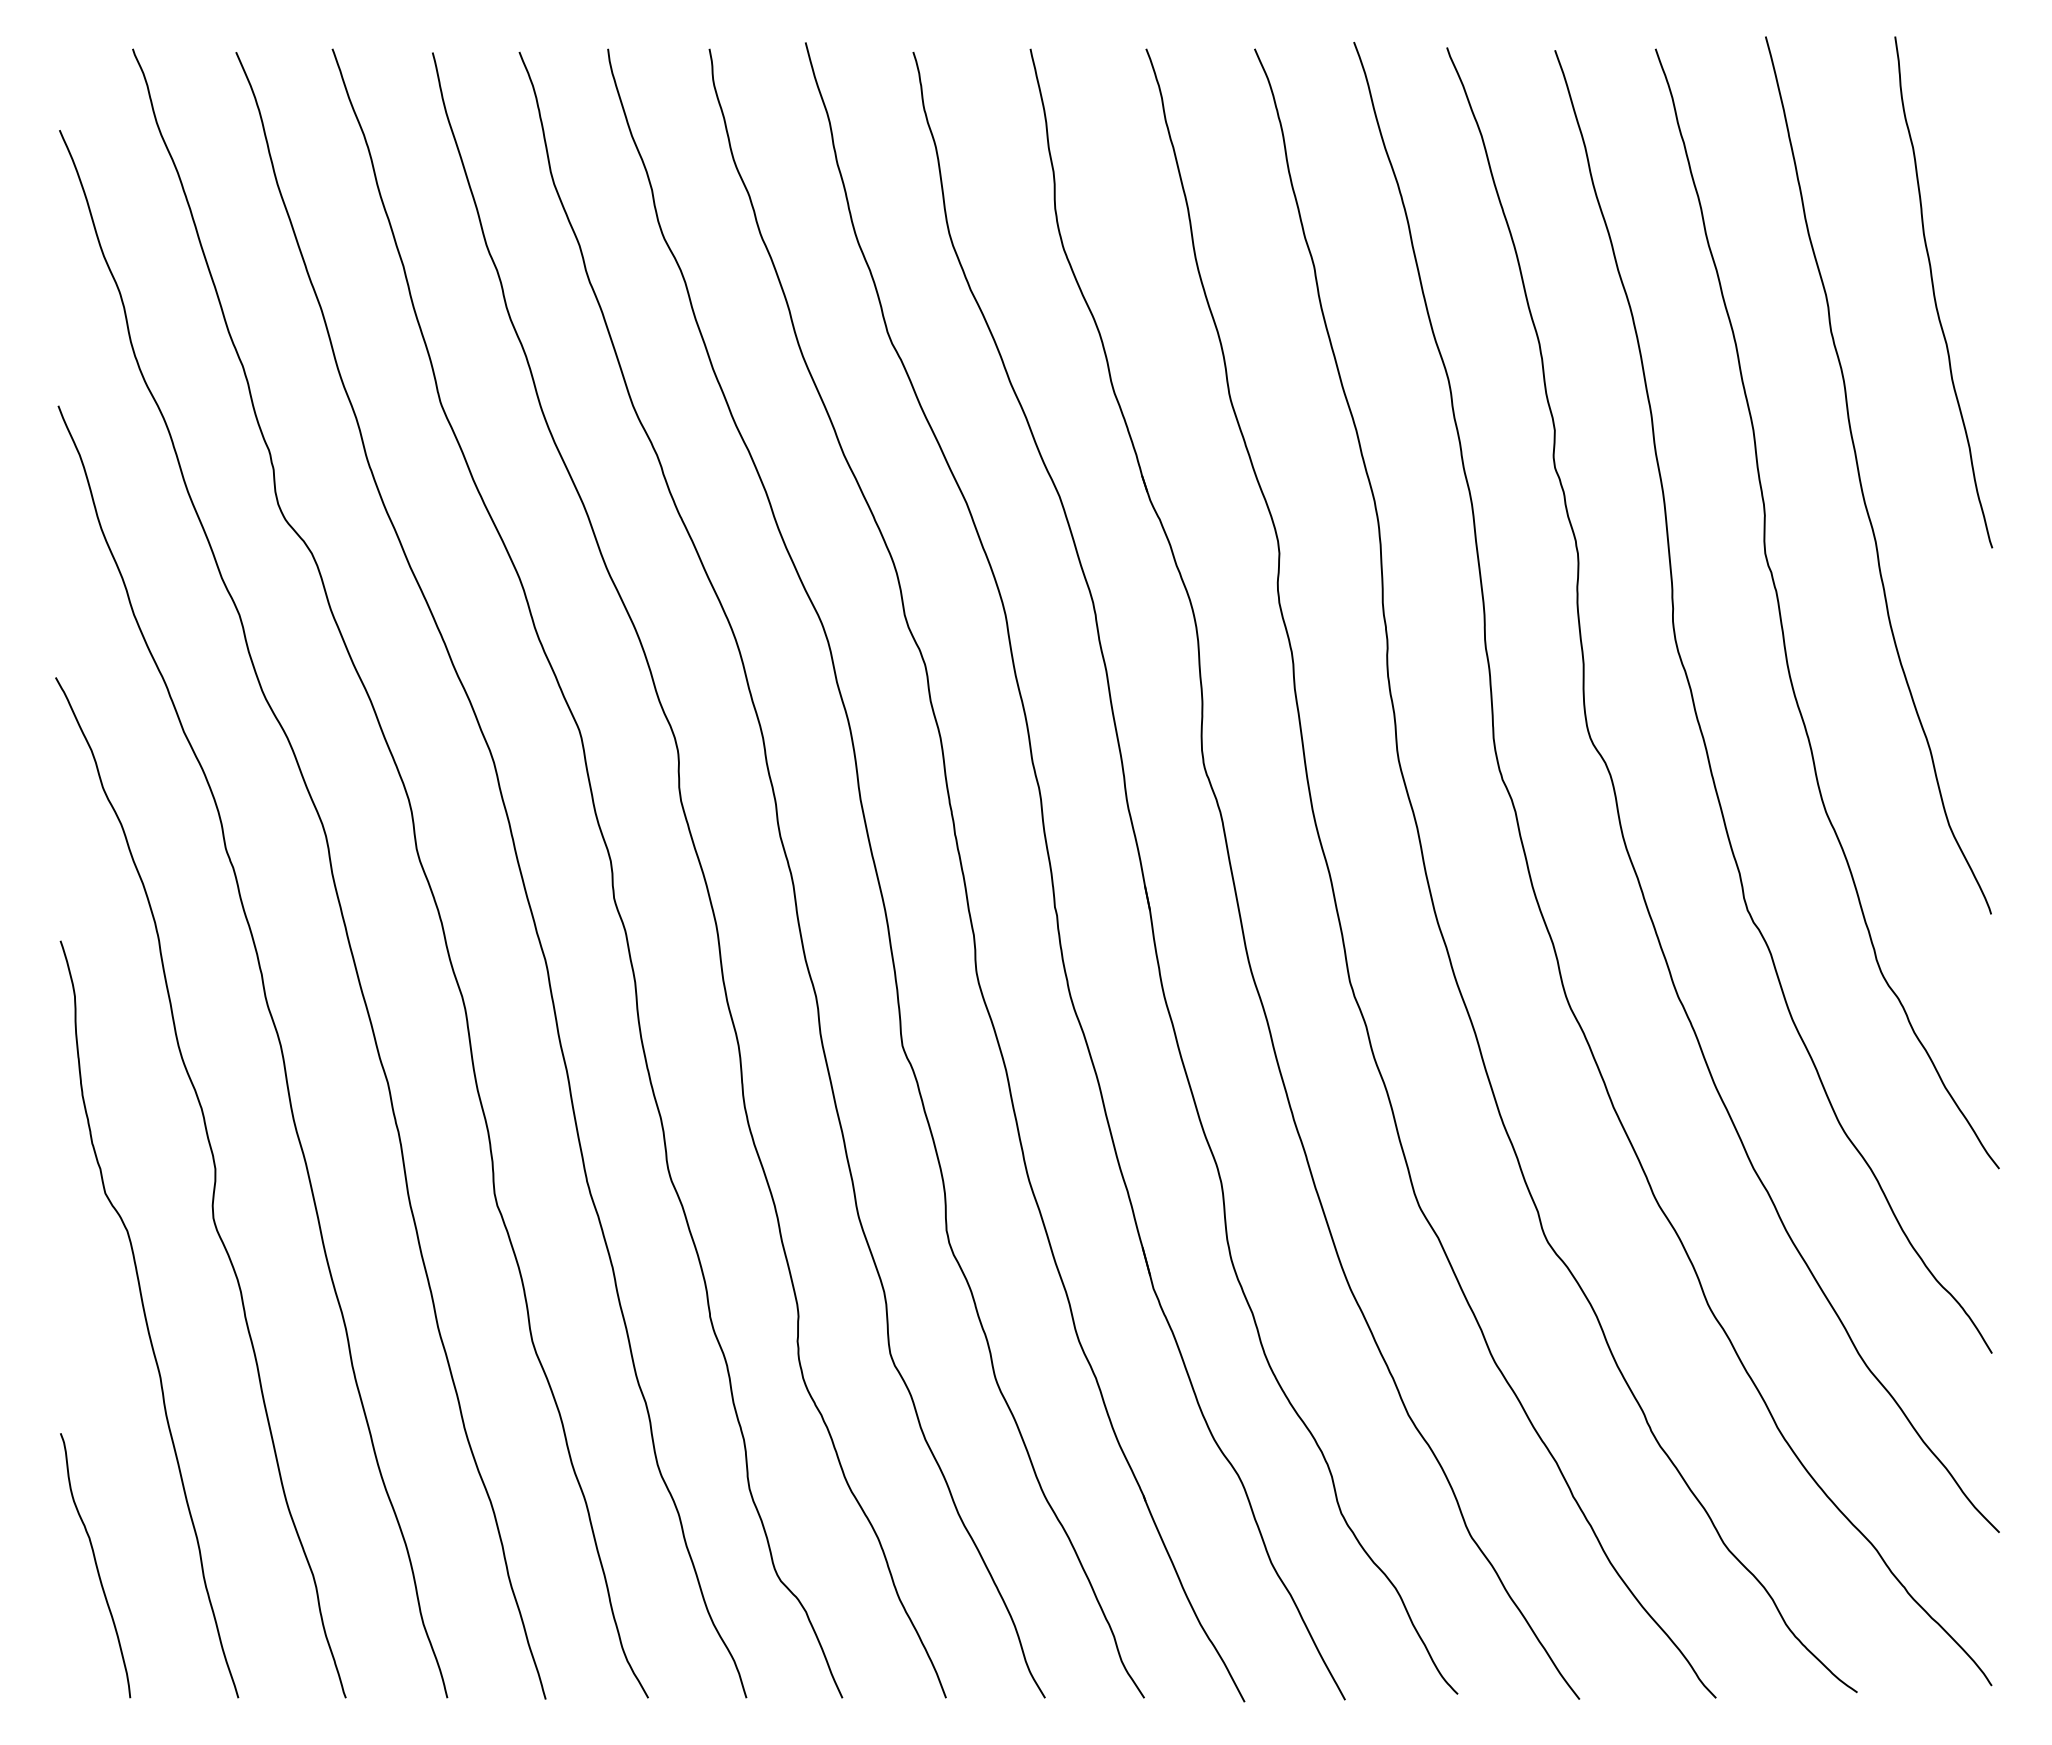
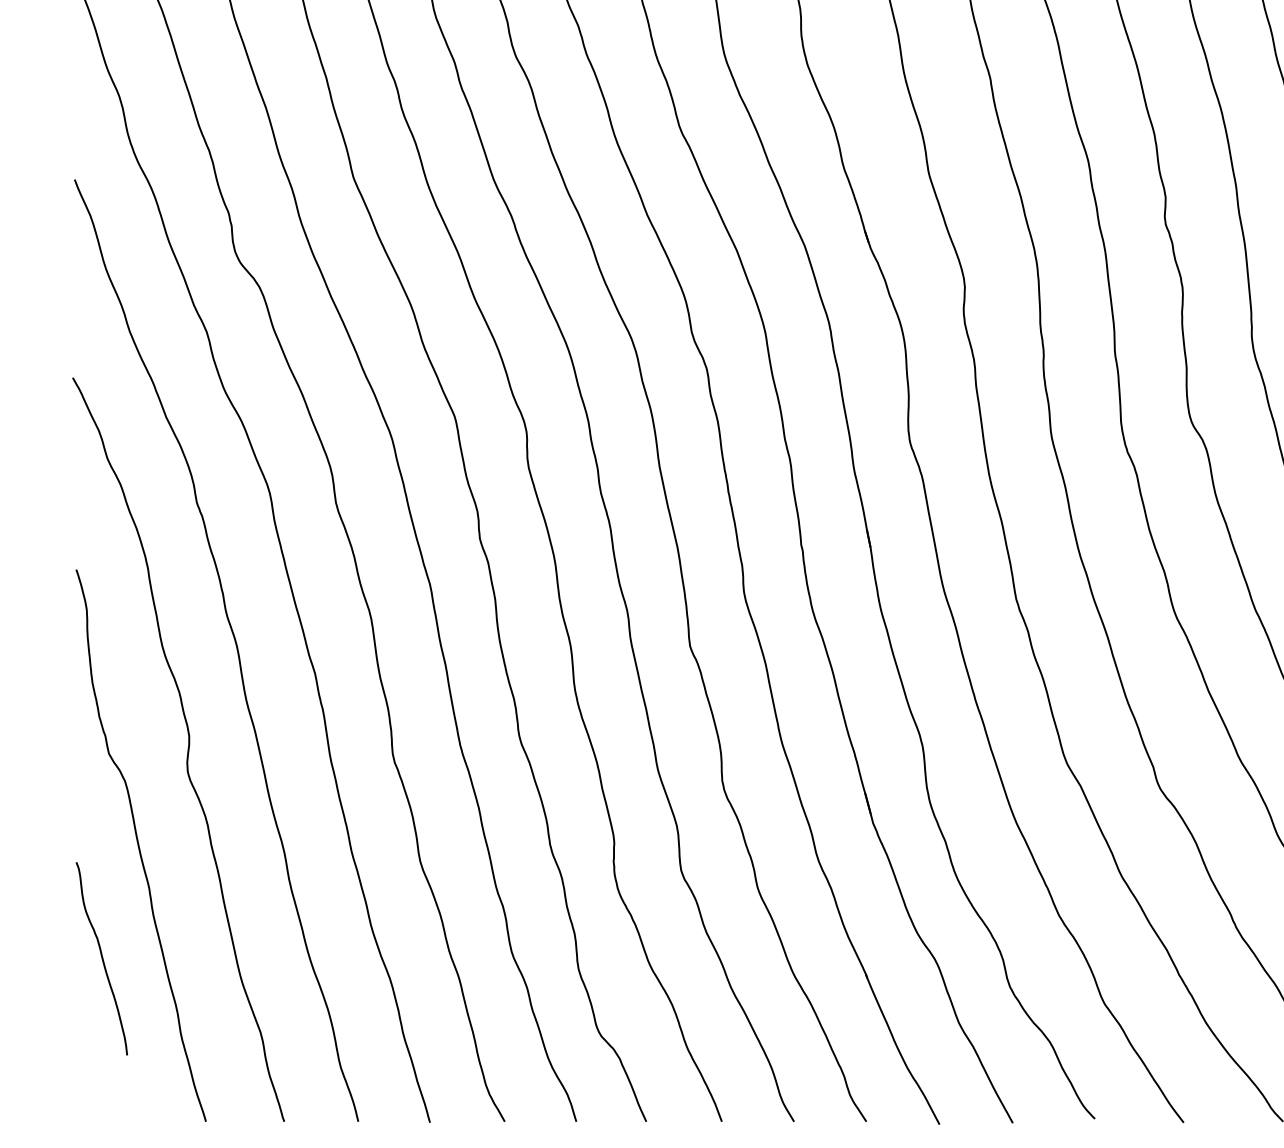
curve: (95, 1565) -> (101, 958), moved

